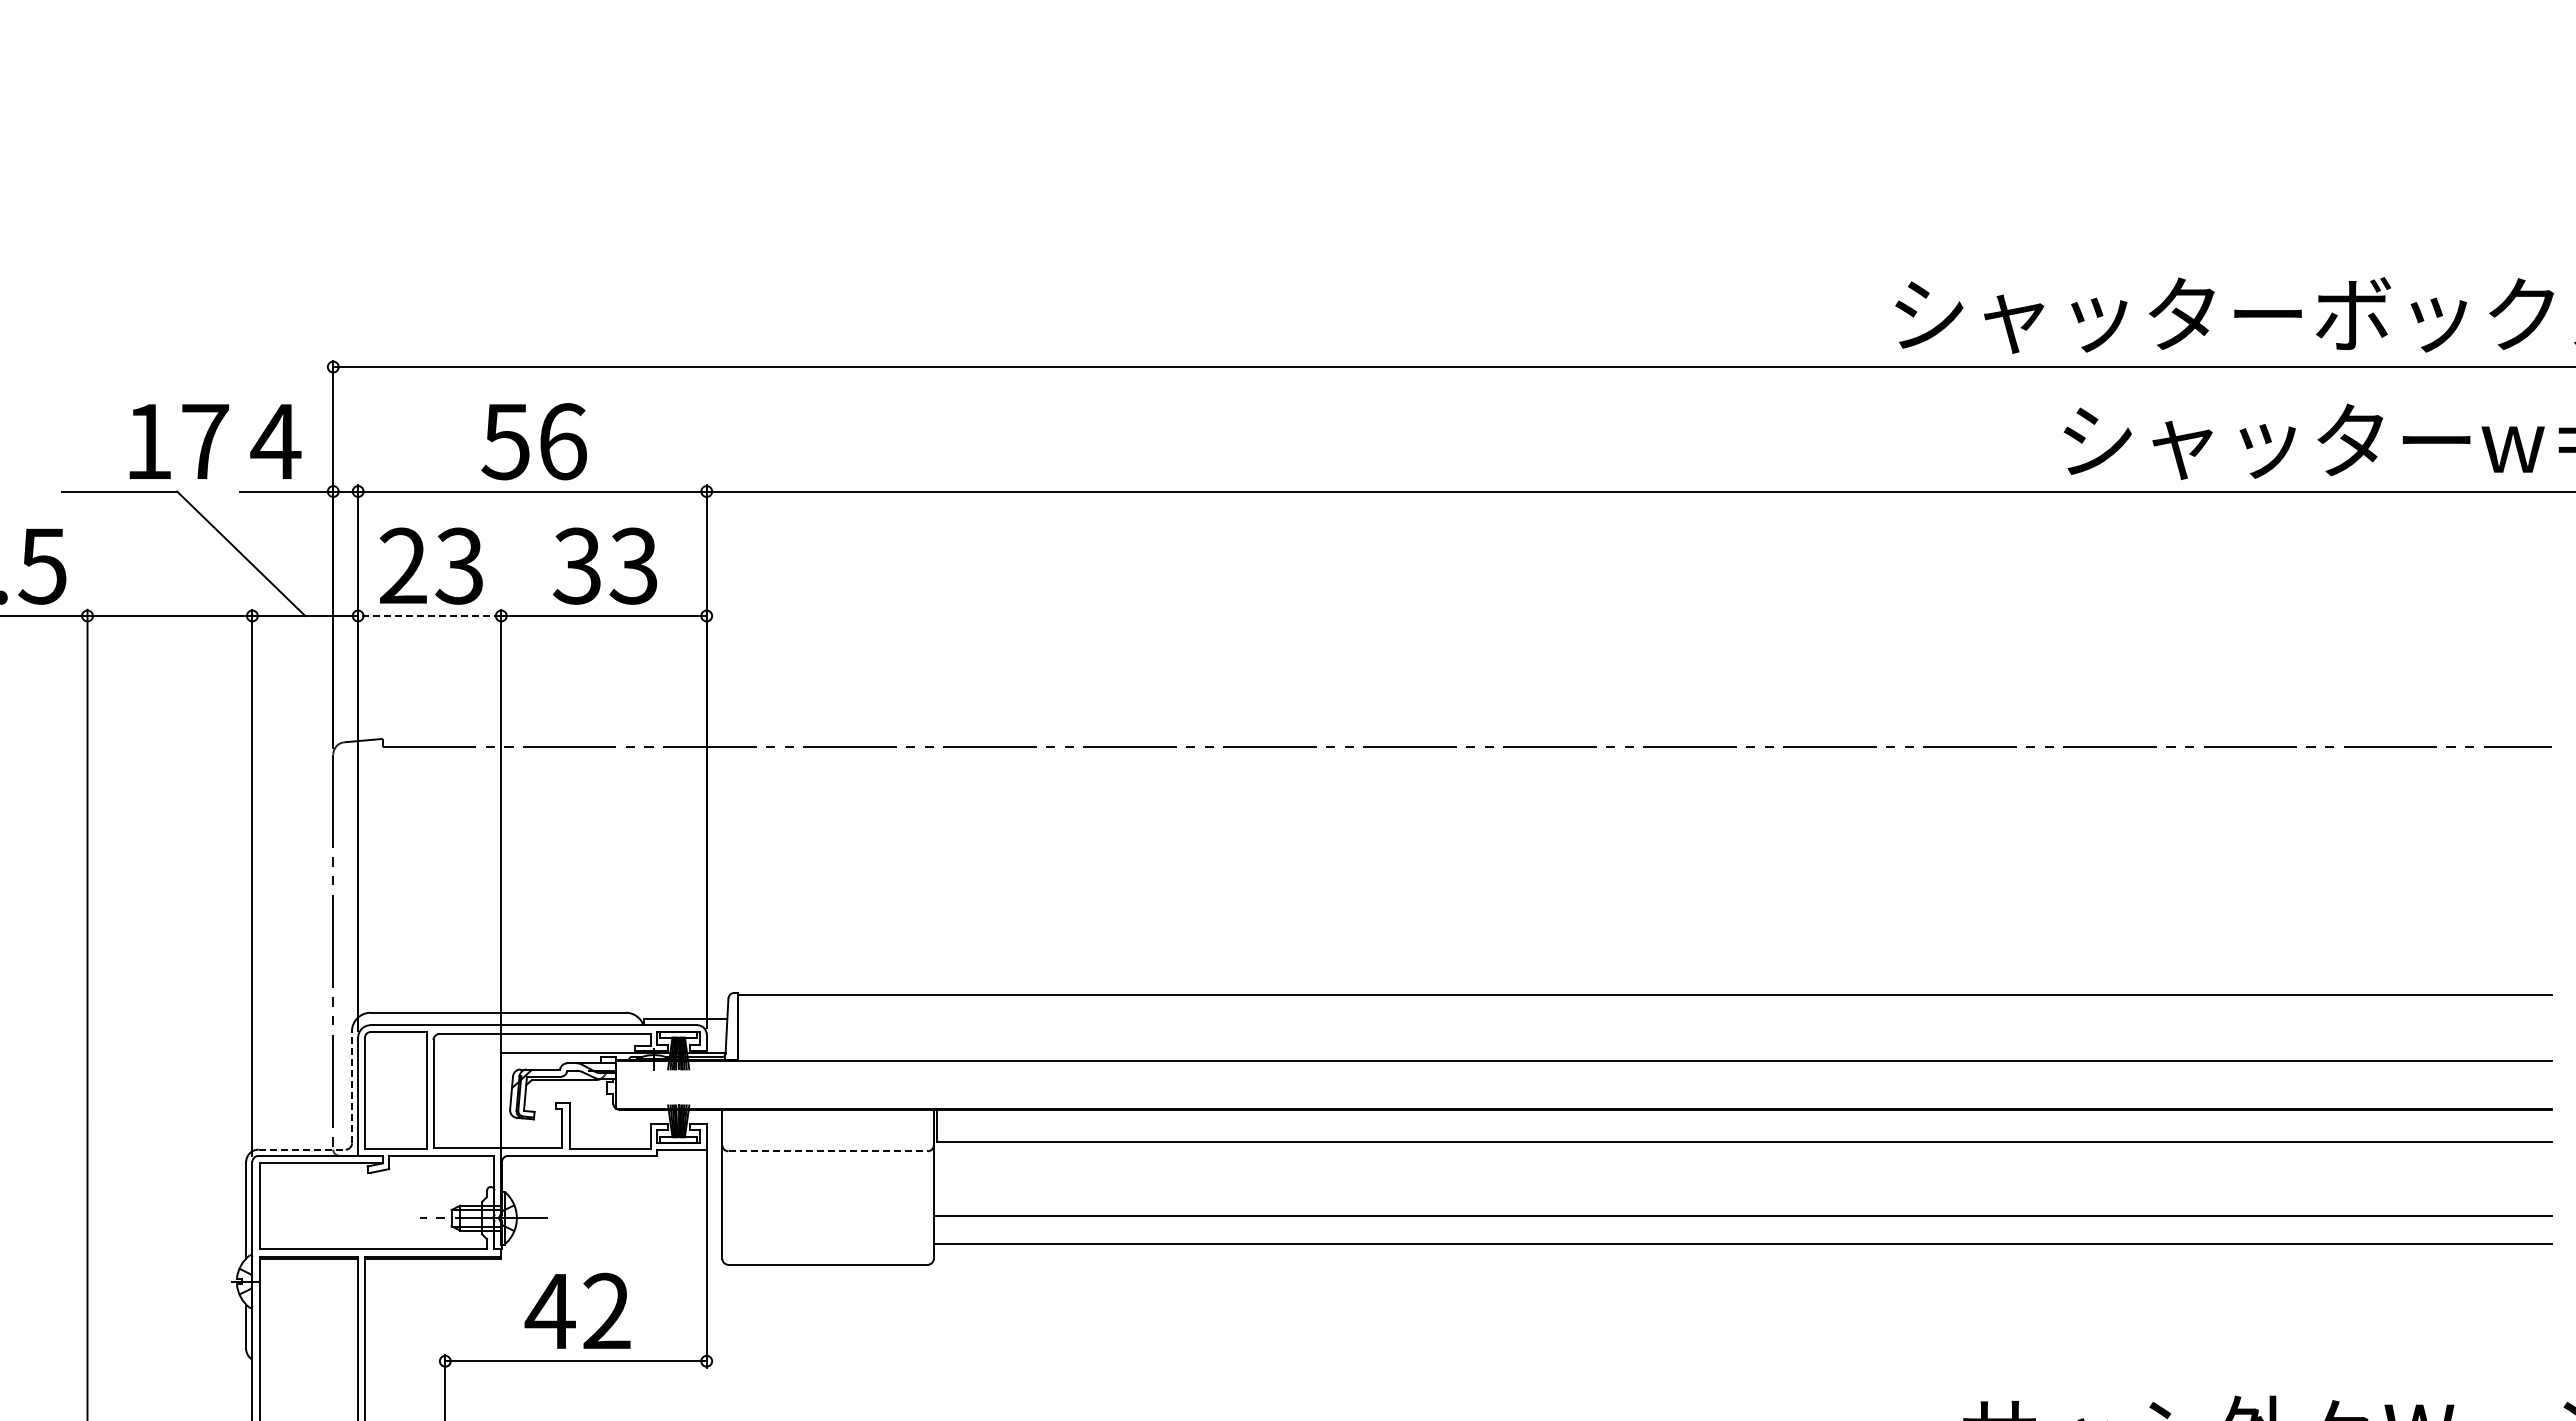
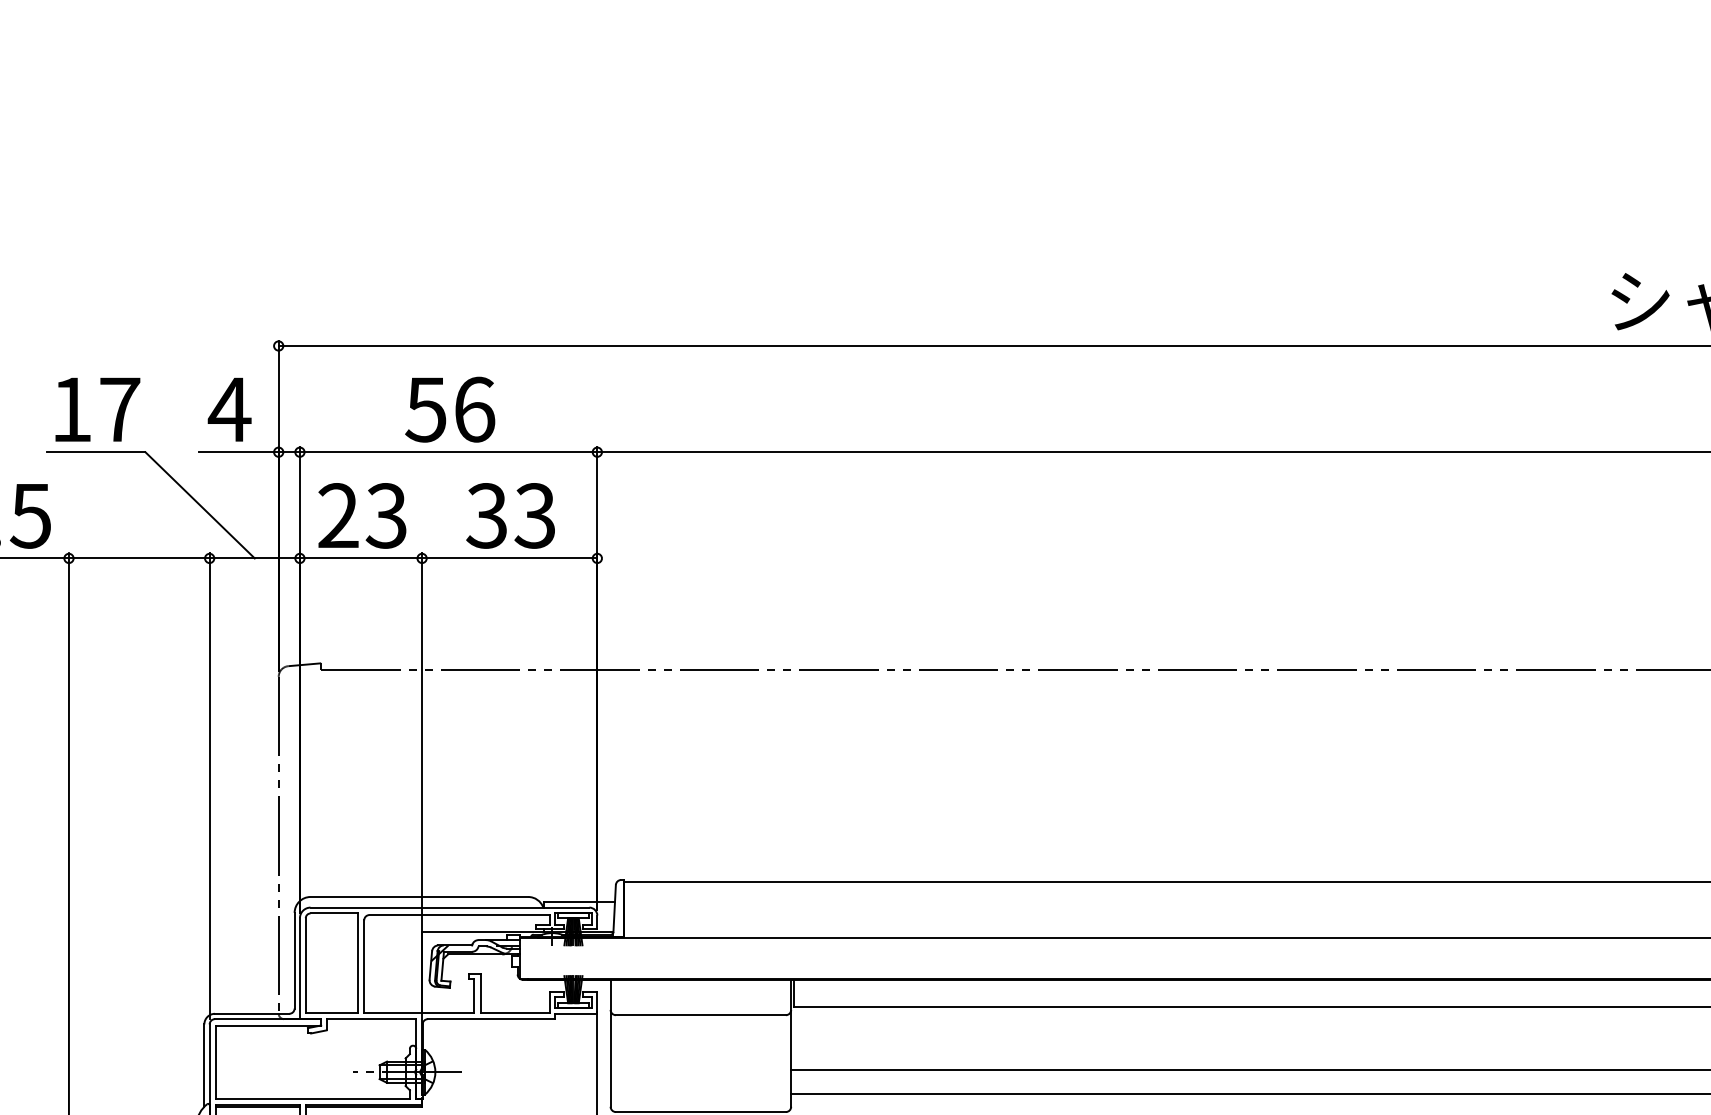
text: (179, 441) -> (97, 409), moved
line: (429, 616) -> (360, 558), dashed -> solid
line: (351, 1086) -> (294, 959), dashed -> solid
line: (302, 1149) -> (252, 1013), dashed -> solid
line: (828, 1151) -> (701, 1015), dashed -> solid

